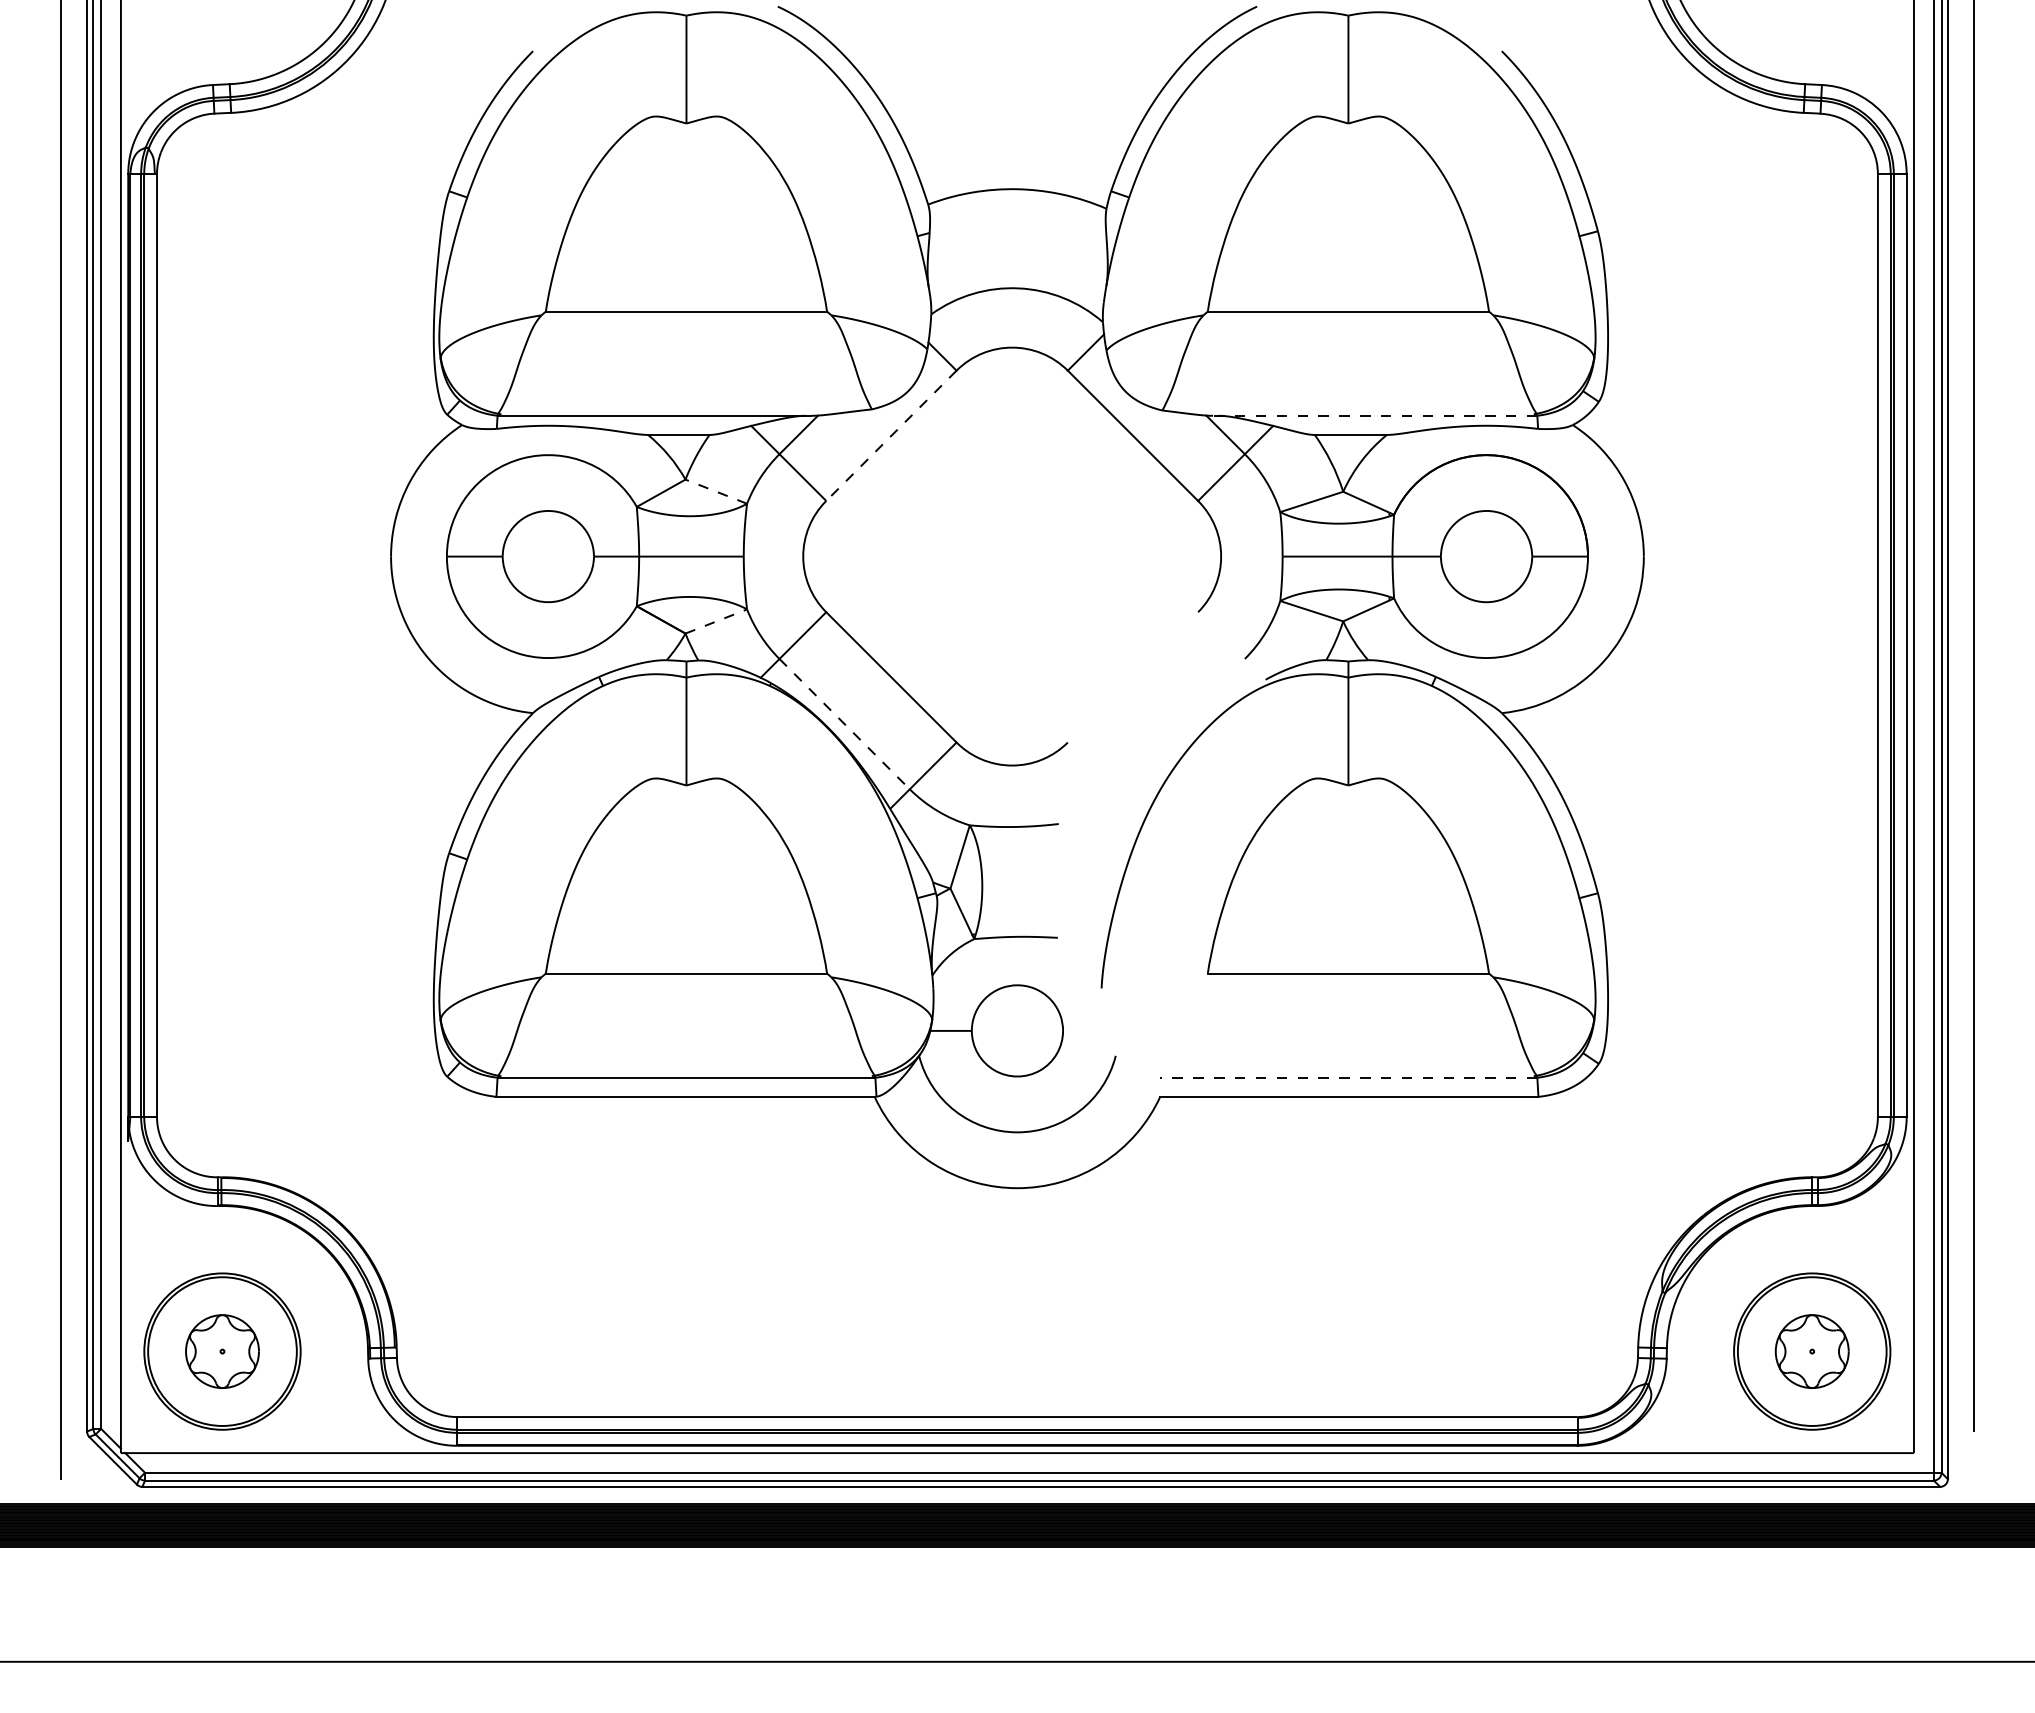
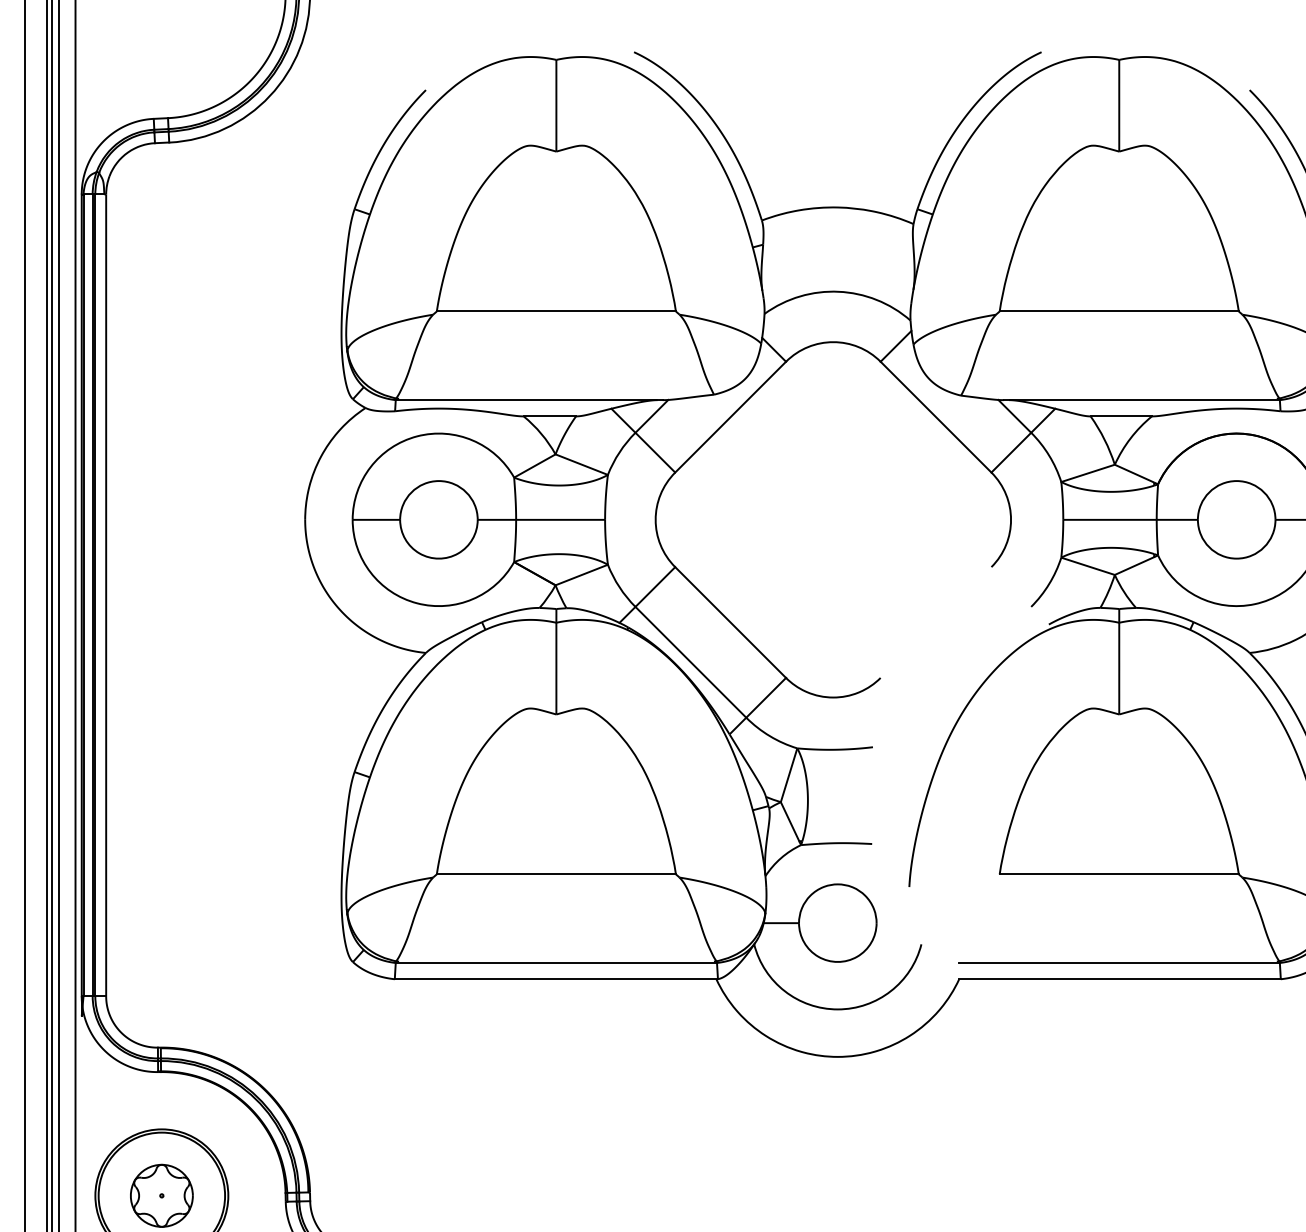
line: (1374, 415) -> (1141, 399), dashed -> solid
line: (891, 436) -> (730, 417), dashed -> solid
line: (715, 491) -> (581, 464), dashed -> solid
line: (716, 621) -> (581, 575), dashed -> solid
line: (845, 724) -> (691, 662), dashed -> solid
line: (1348, 1077) -> (1119, 962), dashed -> solid

